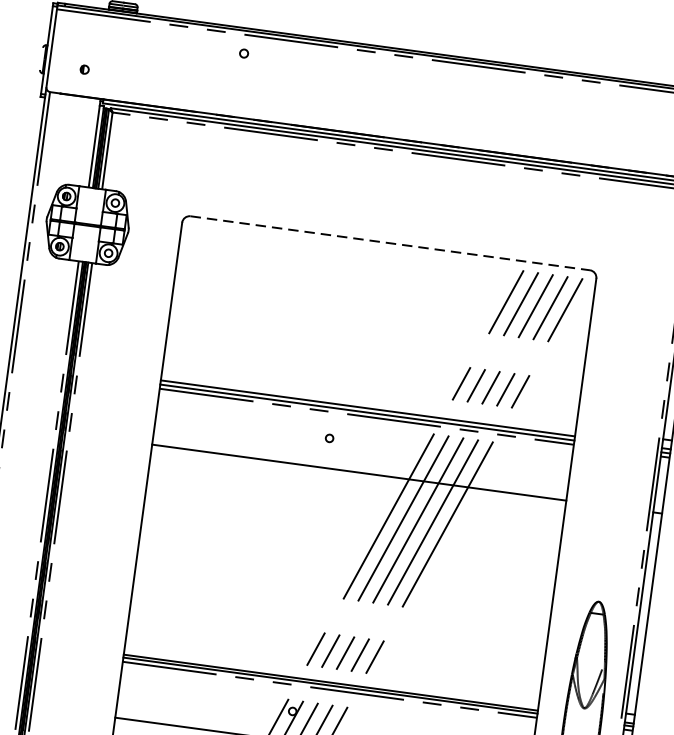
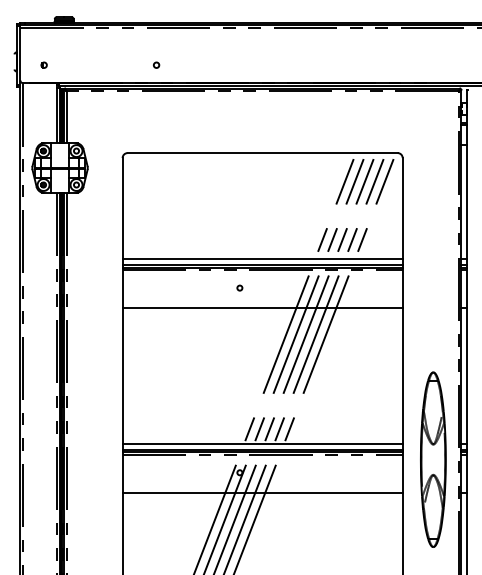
circle: (244, 52) -> (156, 64), moved
line: (391, 244) -> (263, 153), dashed -> solid
line: (368, 399) -> (262, 258), added
line: (331, 674) -> (262, 444), added

